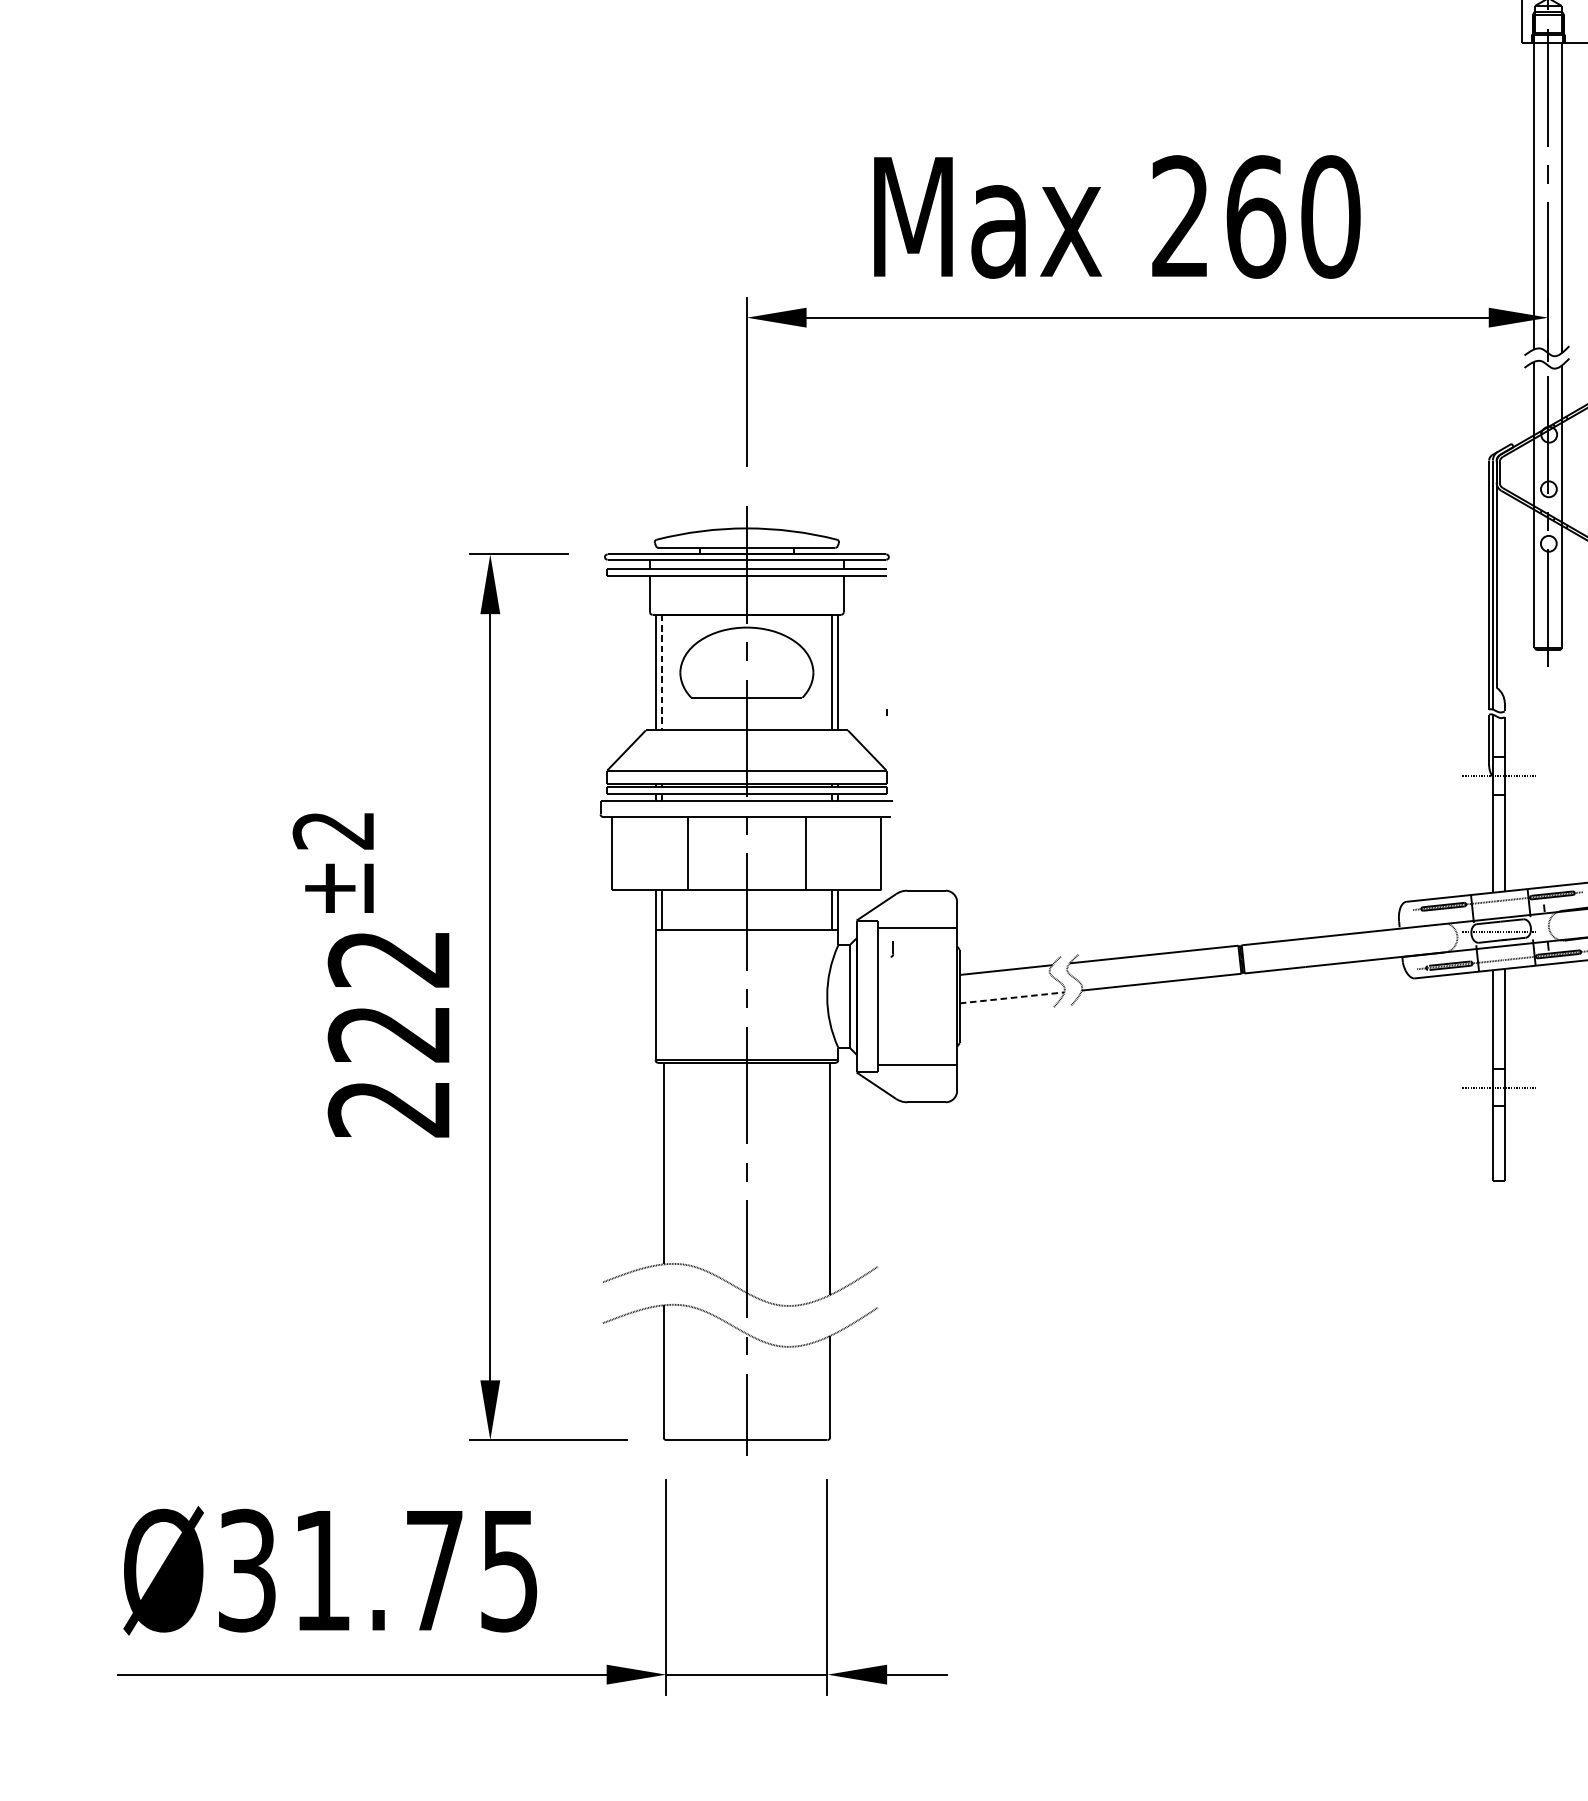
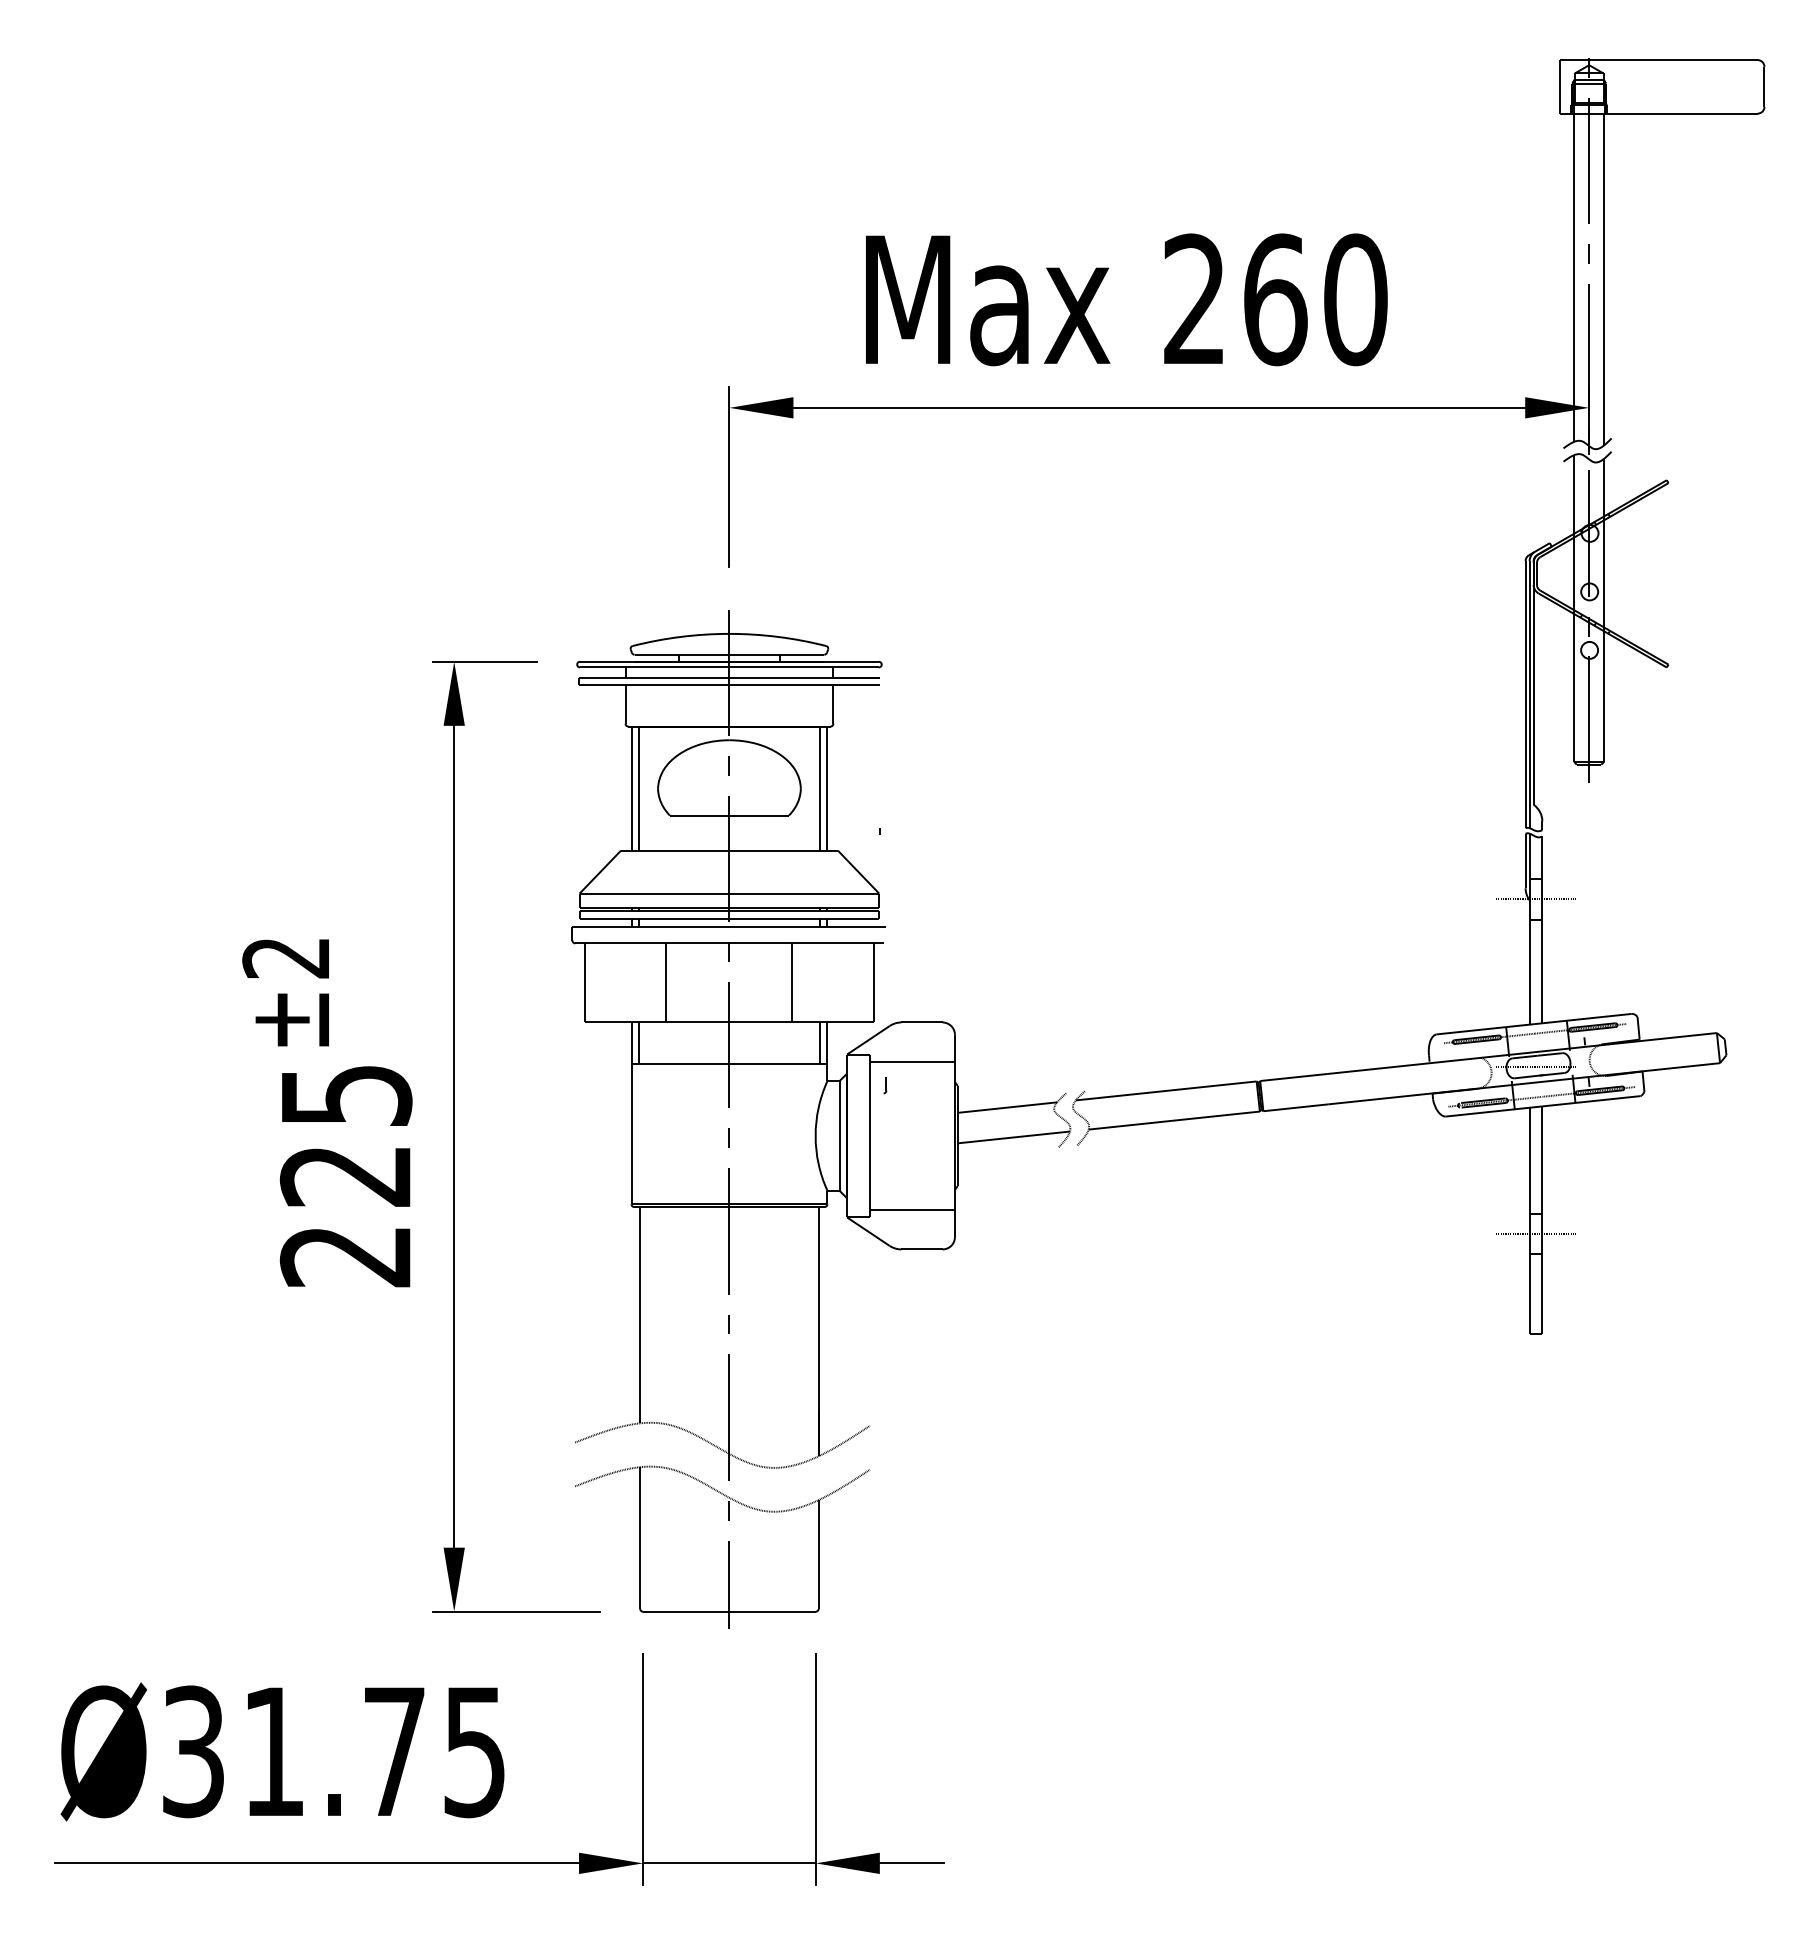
line: (662, 673) -> (638, 789), dashed -> solid
text: (388, 959) -> (345, 1096), 222 -> 225
line: (1012, 997) -> (1014, 1137), dashed -> solid

